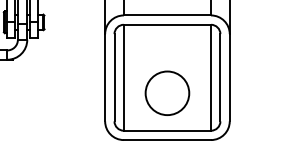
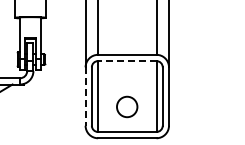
line: (166, 25) -> (126, 61), solid -> dashed
line: (105, 79) -> (85, 97), solid -> dashed
circle: (166, 92) -> (126, 106), size x0.7

